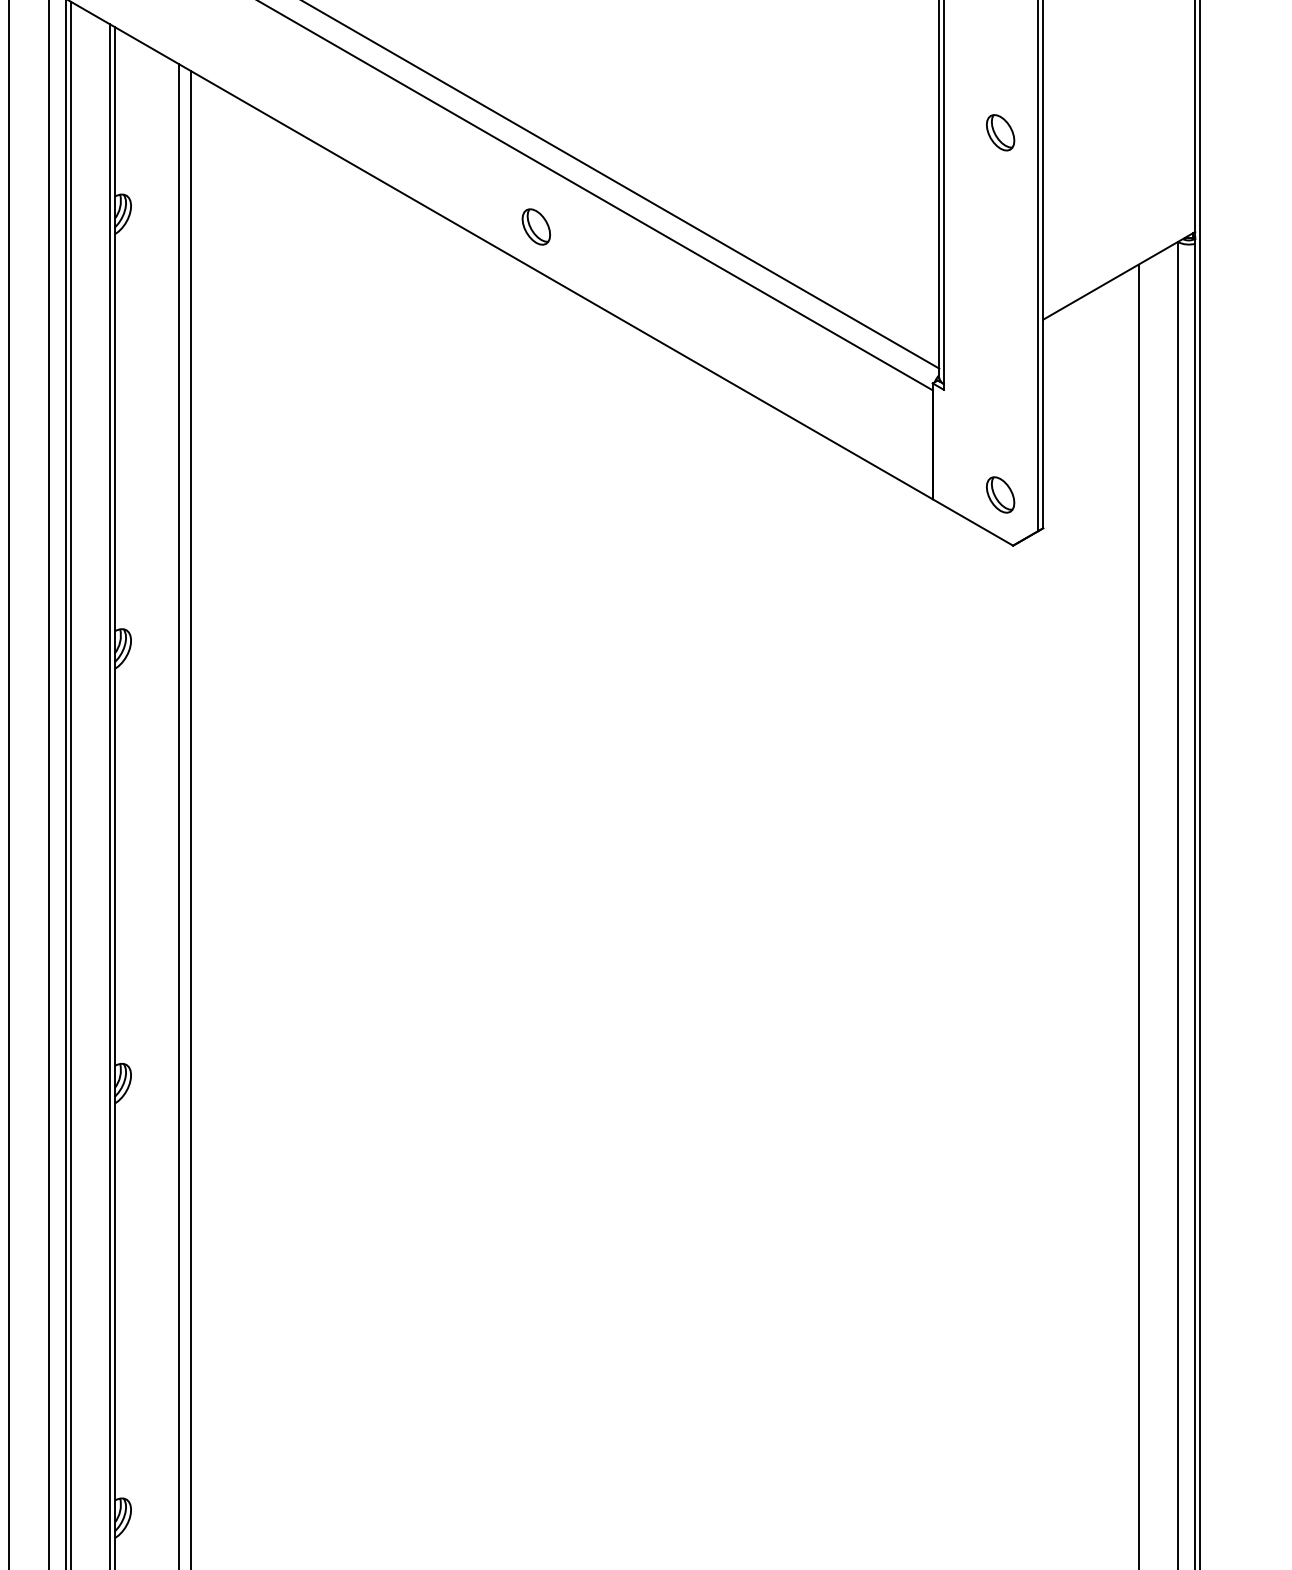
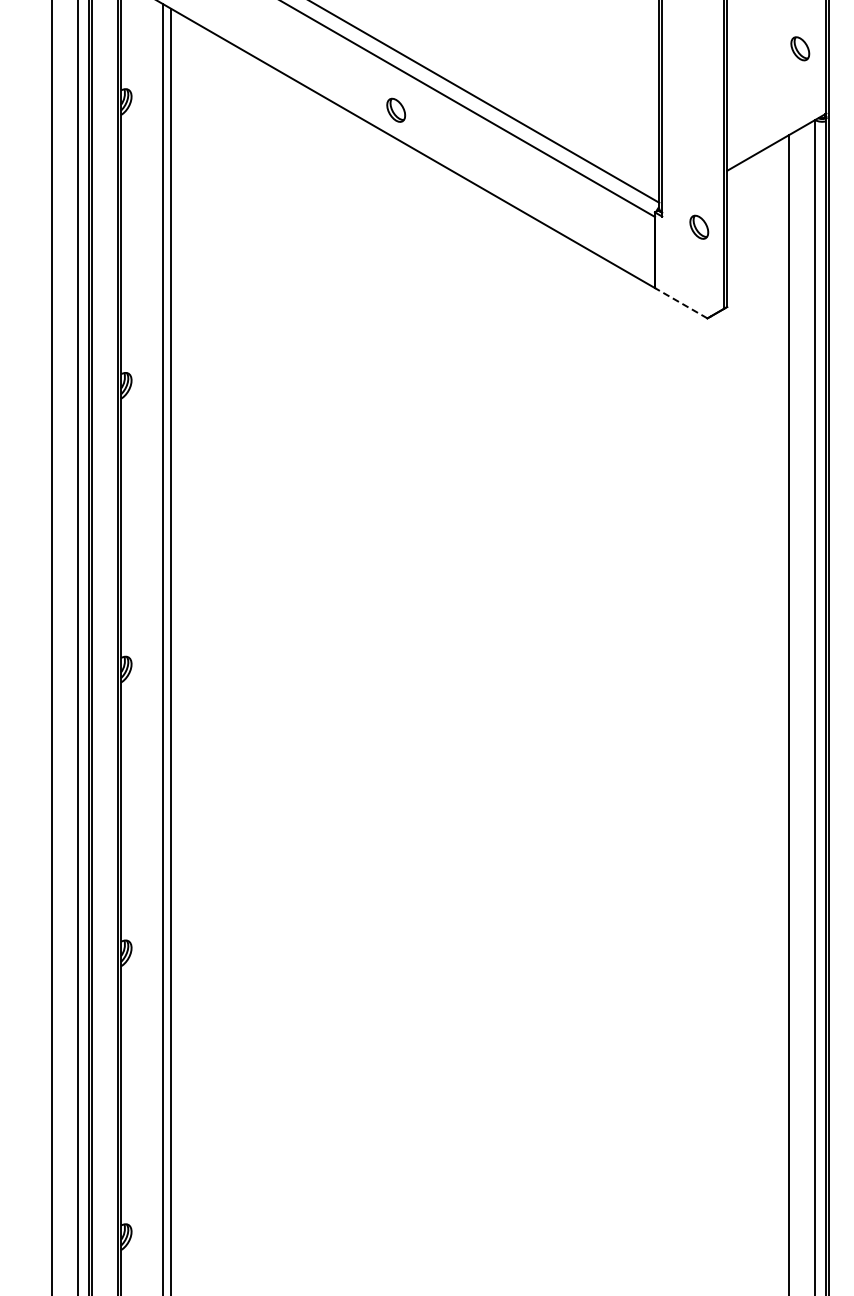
part: (1000, 132) -> (800, 48), moved
part: (1000, 493) -> (699, 226), moved
line: (971, 522) -> (680, 303), solid -> dashed

